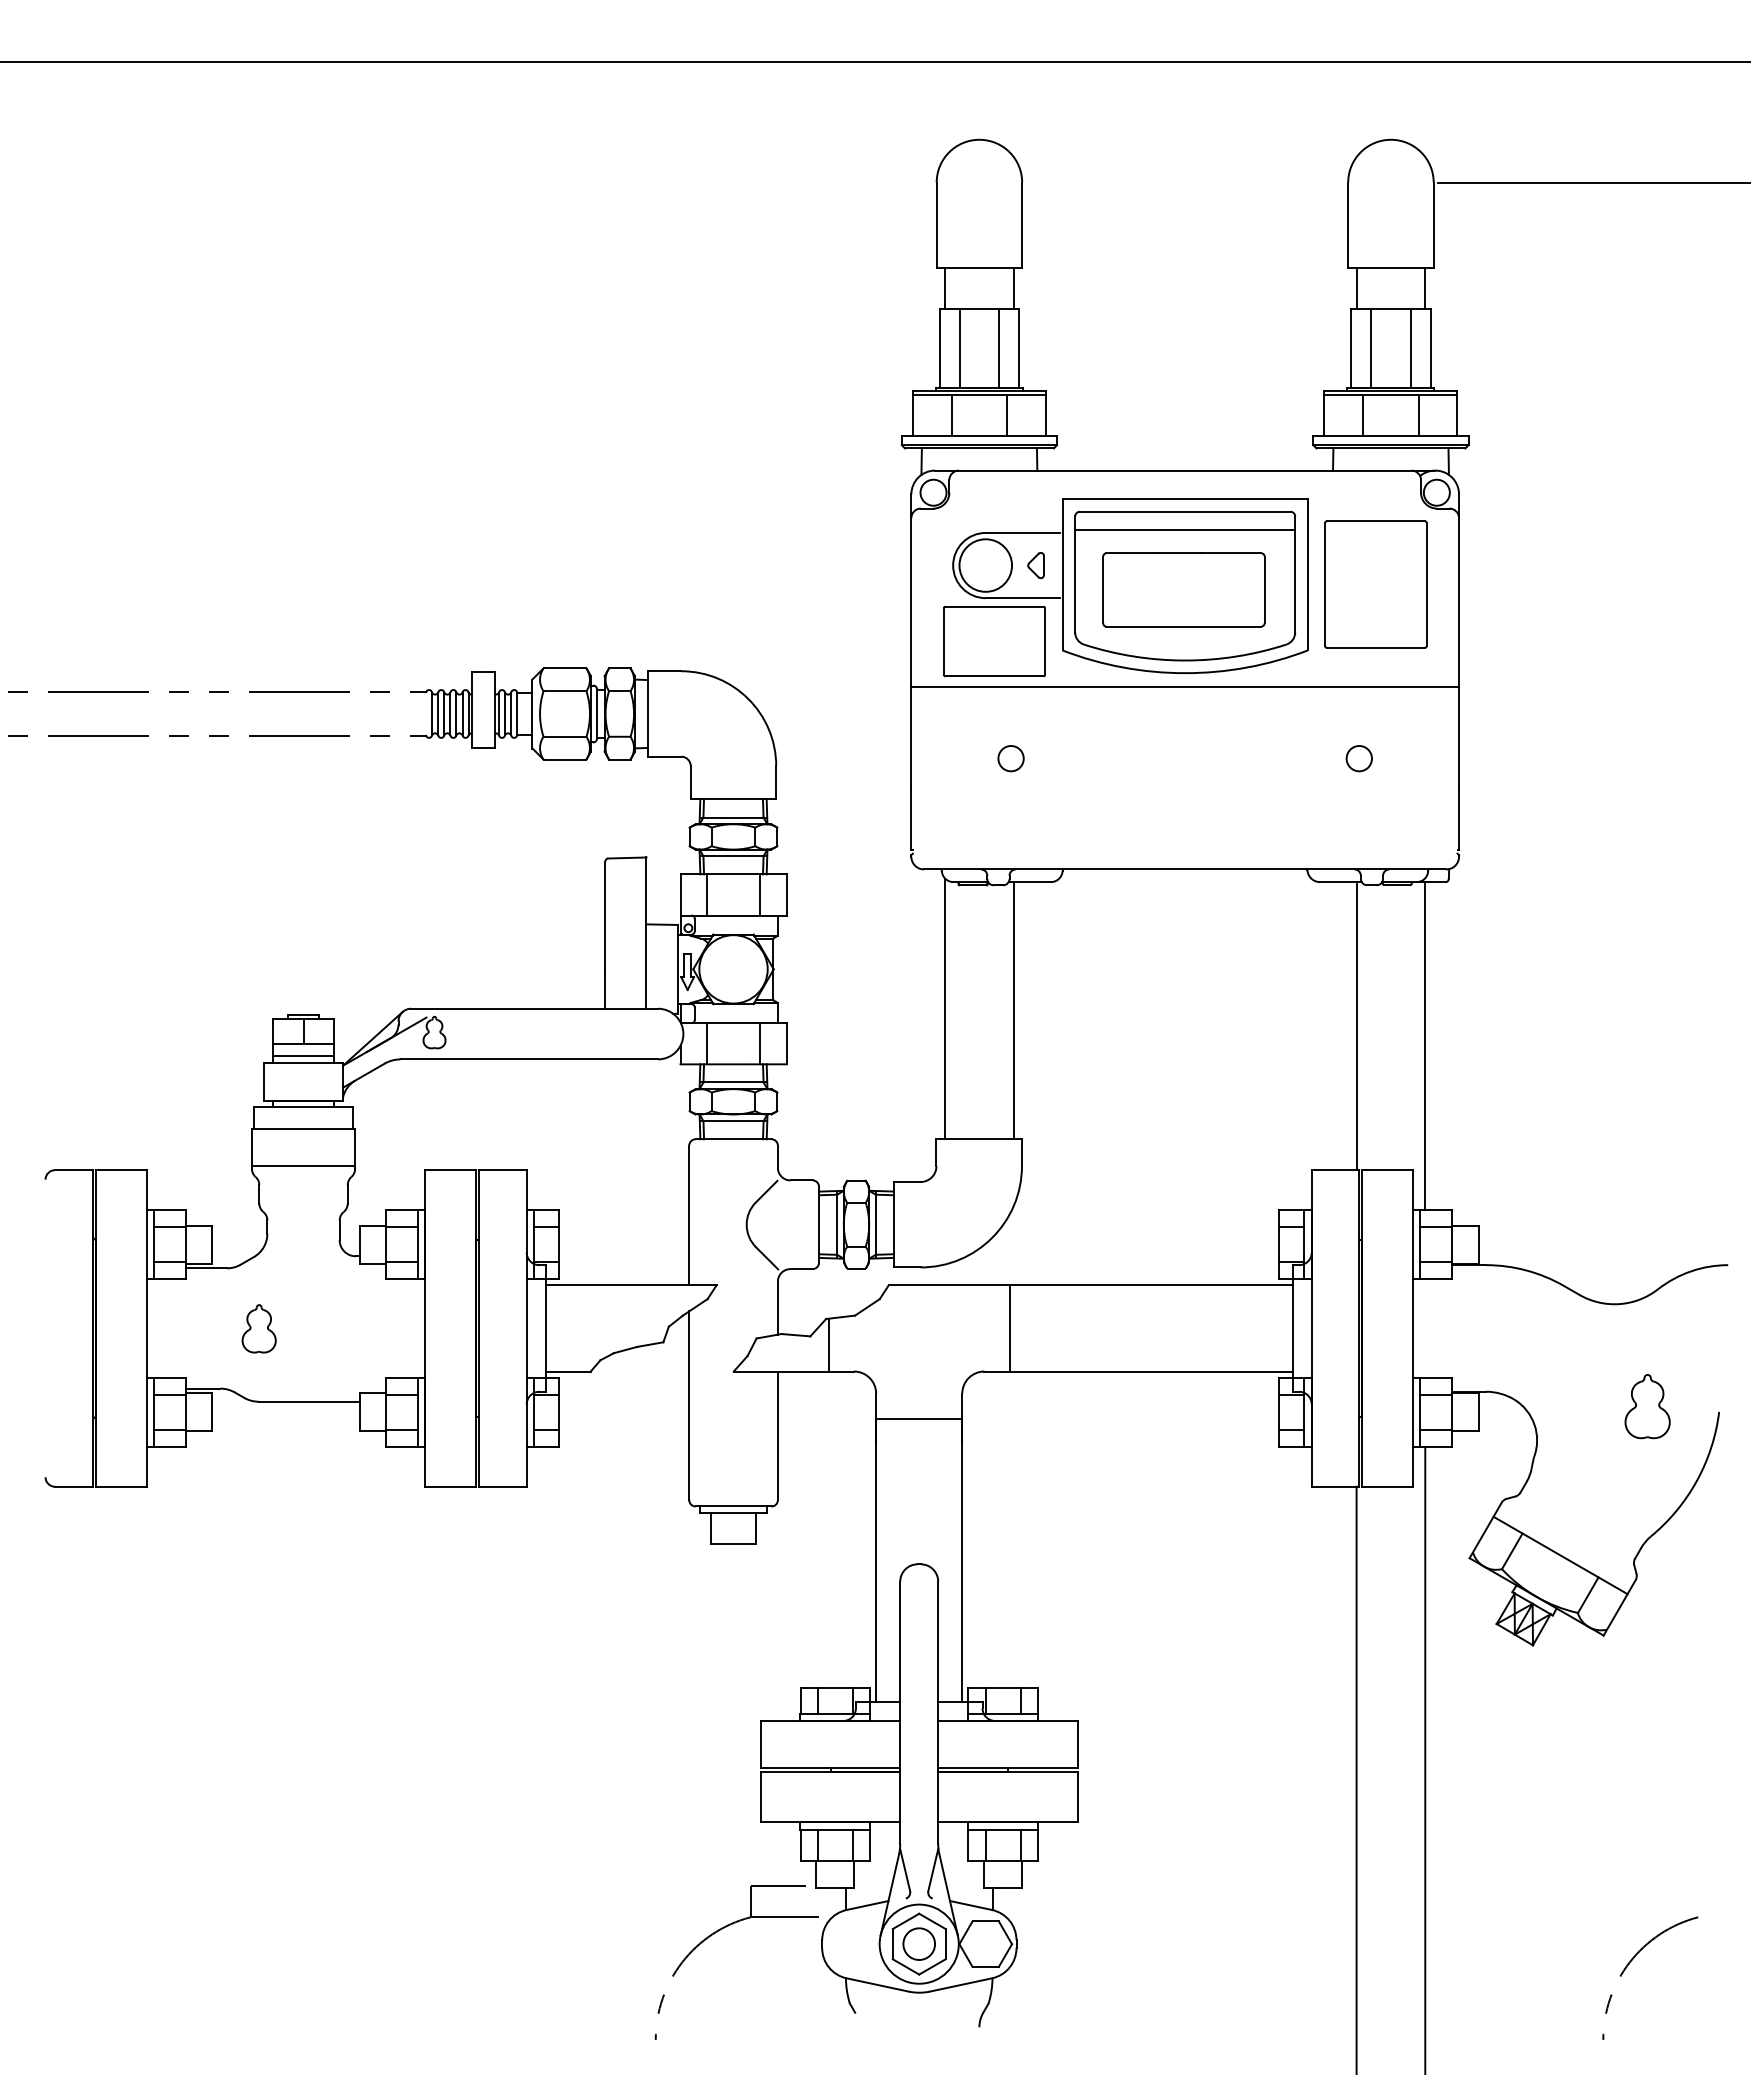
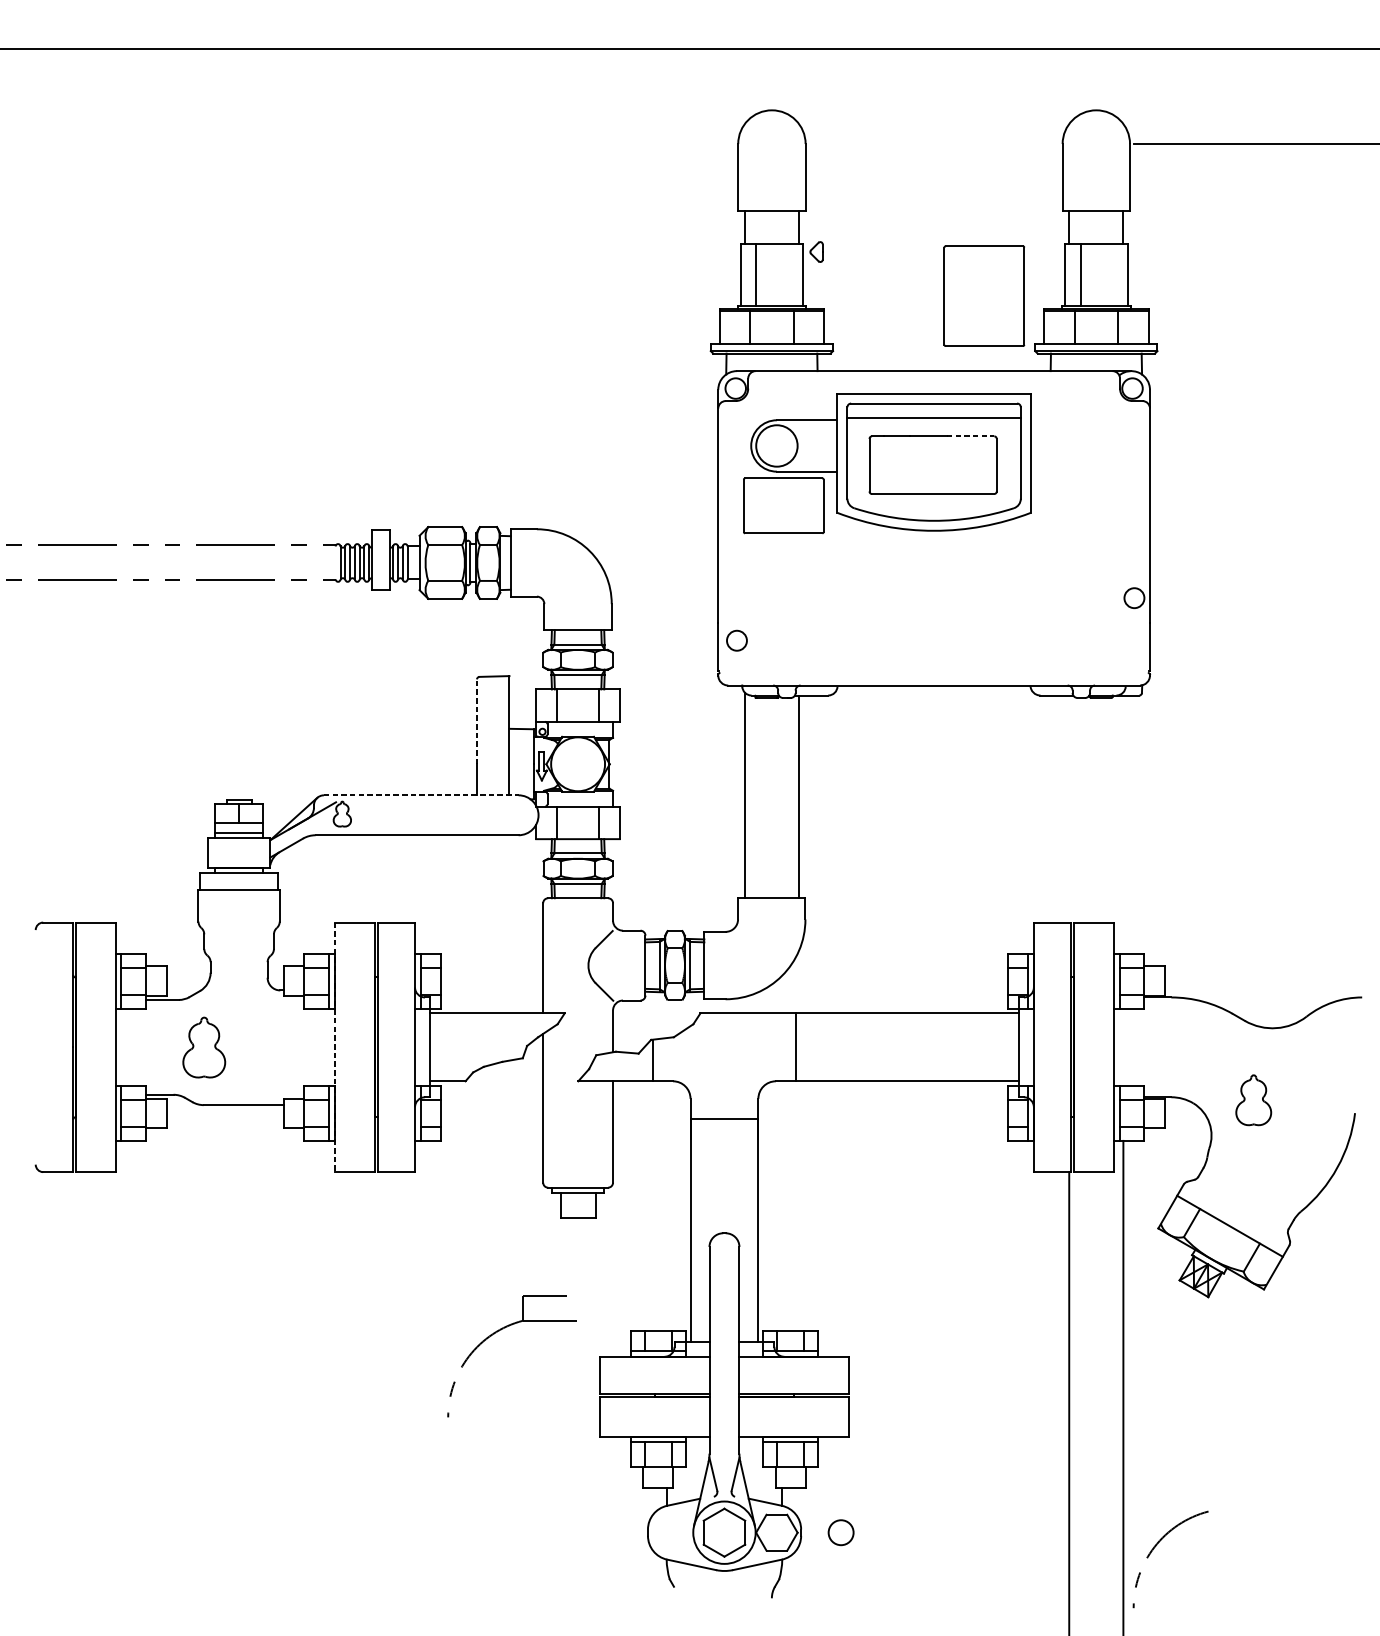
line: (999, 348) -> (787, 274), removed
line: (1410, 348) -> (1111, 274), removed
line: (1231, 553) -> (970, 436), solid -> dashed
part: (1035, 565) -> (816, 252), moved
part: (1375, 584) -> (984, 296), moved
line: (1185, 687) -> (934, 542), removed
circle: (1010, 758) -> (736, 640), moved
circle: (1358, 758) -> (1133, 598), moved
line: (605, 915) -> (477, 721), solid -> dashed
line: (535, 1008) -> (421, 795), solid -> dashed
line: (1356, 1026) -> (1069, 809), removed
line: (1425, 1045) -> (1123, 824), removed
line: (303, 1166) -> (239, 919), removed
part: (258, 1328) -> (203, 1047), size x1.6
line: (425, 1328) -> (335, 1047), solid -> dashed
part: (1647, 1406) -> (1253, 1100), moved
part: (719, 1931) -> (498, 1331), moved
circle: (918, 1943) -> (840, 1532), moved
arc: (1630, 1963) -> (1155, 1547), moved

